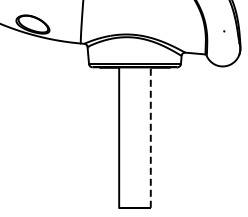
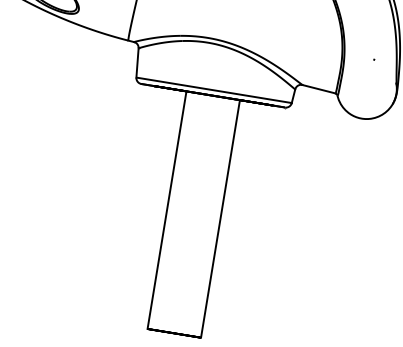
line: (150, 137) -> (220, 218), dashed -> solid

